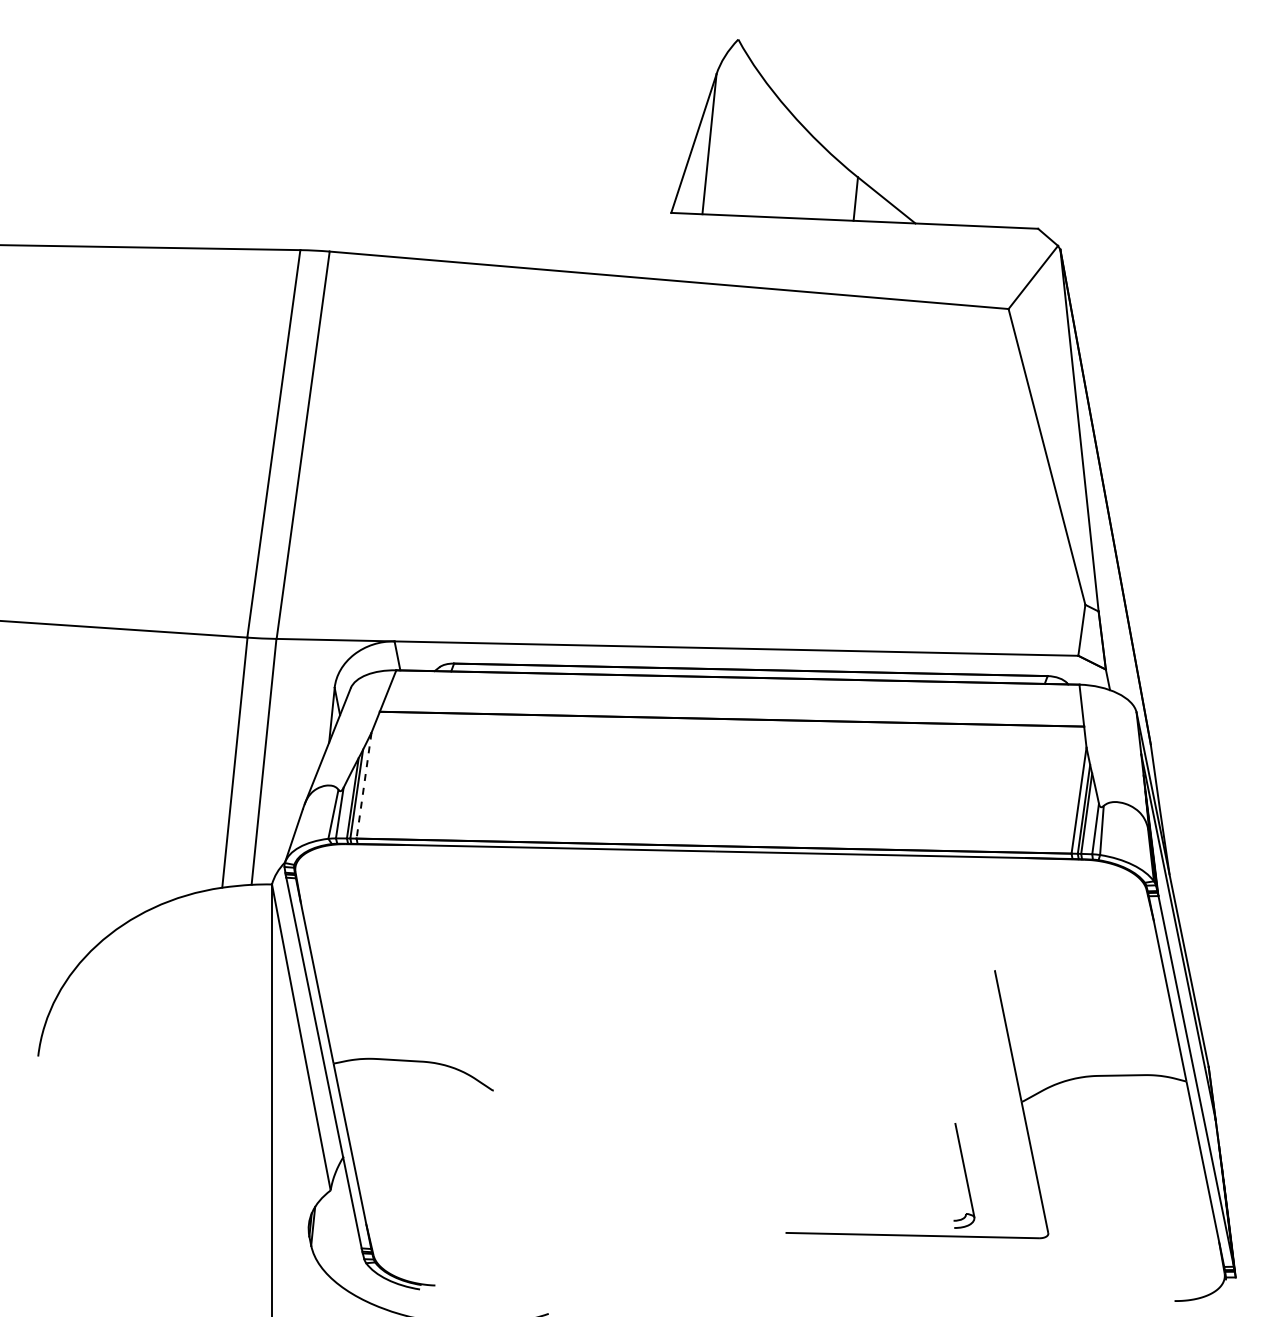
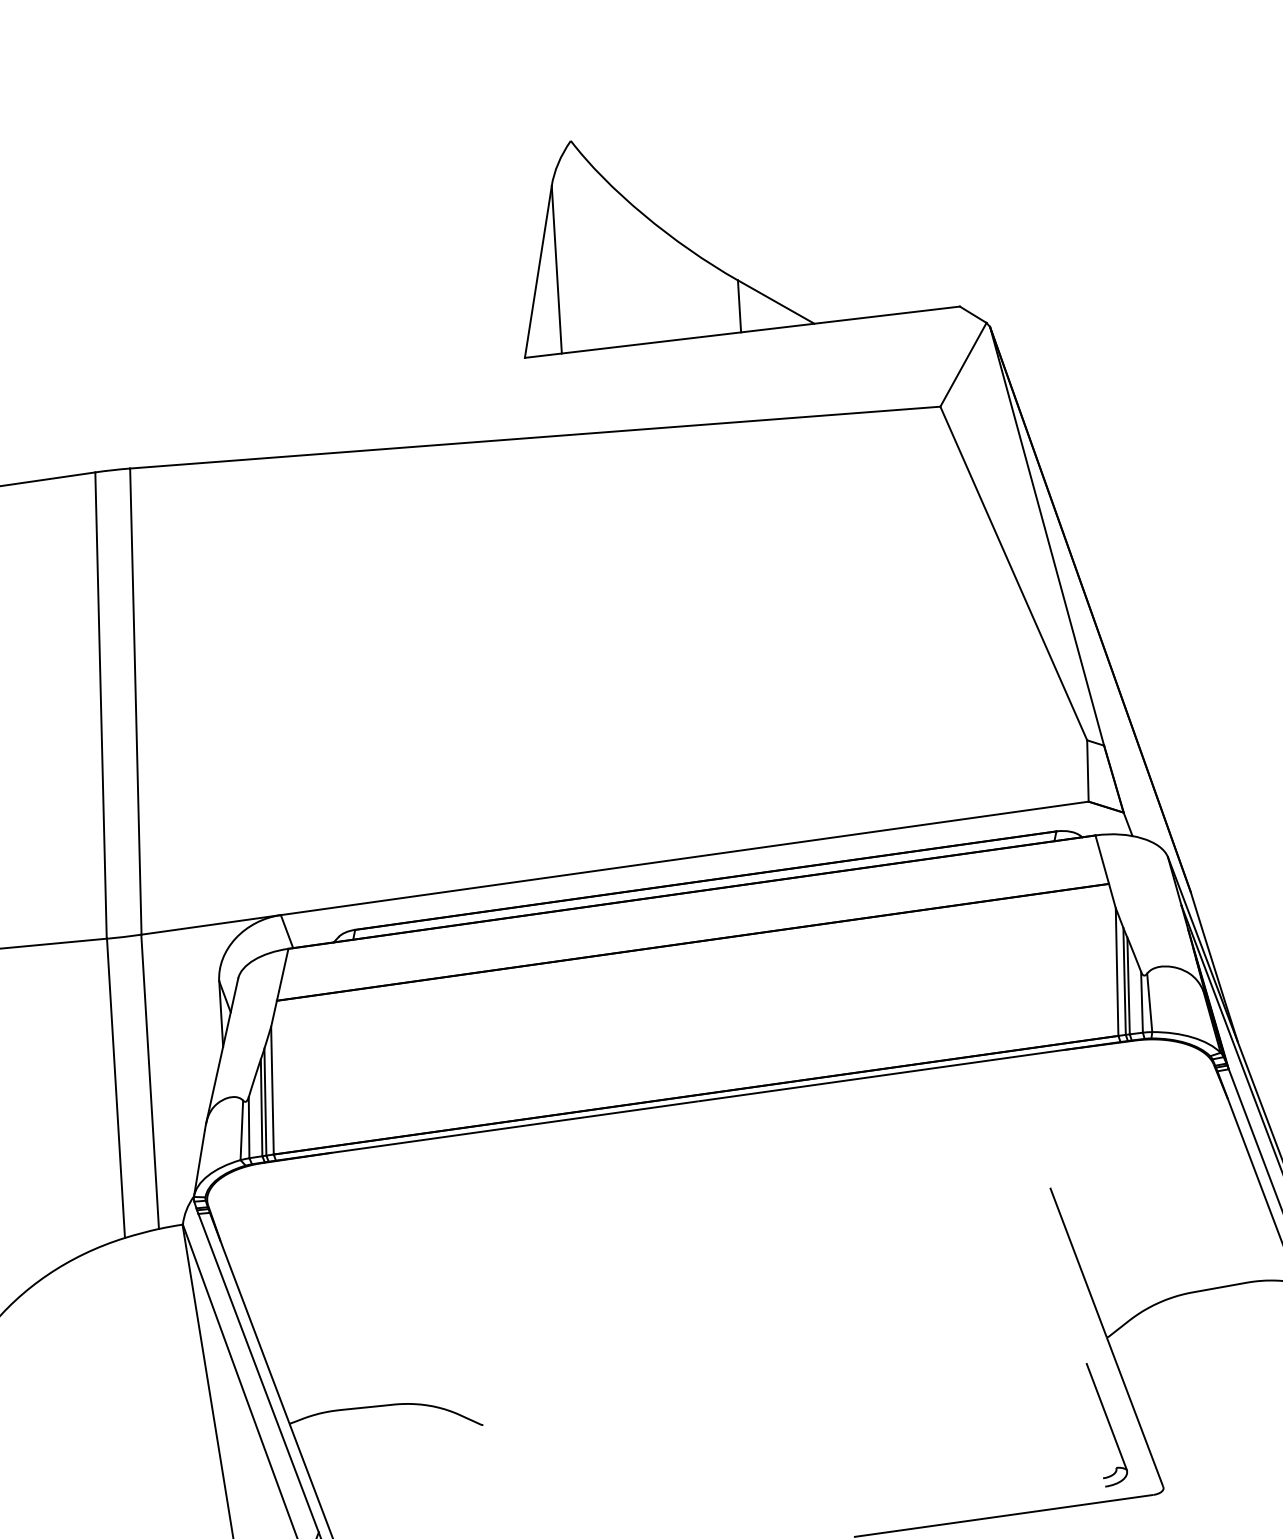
line: (364, 785) -> (272, 1090), dashed -> solid
part: (964, 1175) -> (1107, 1422), moved

